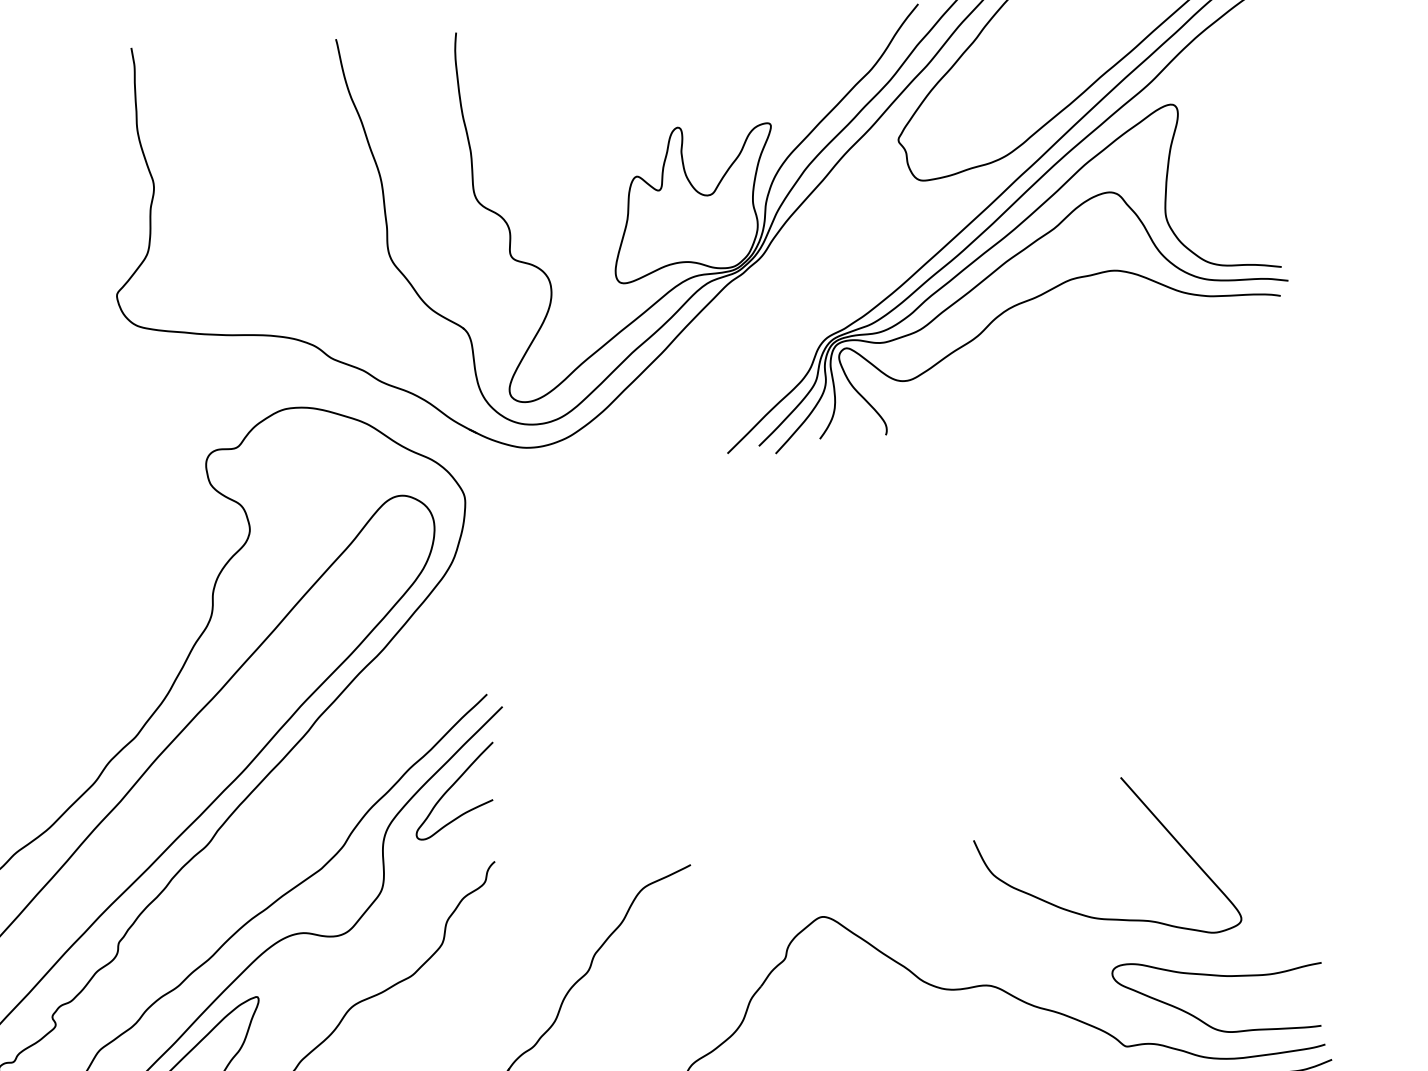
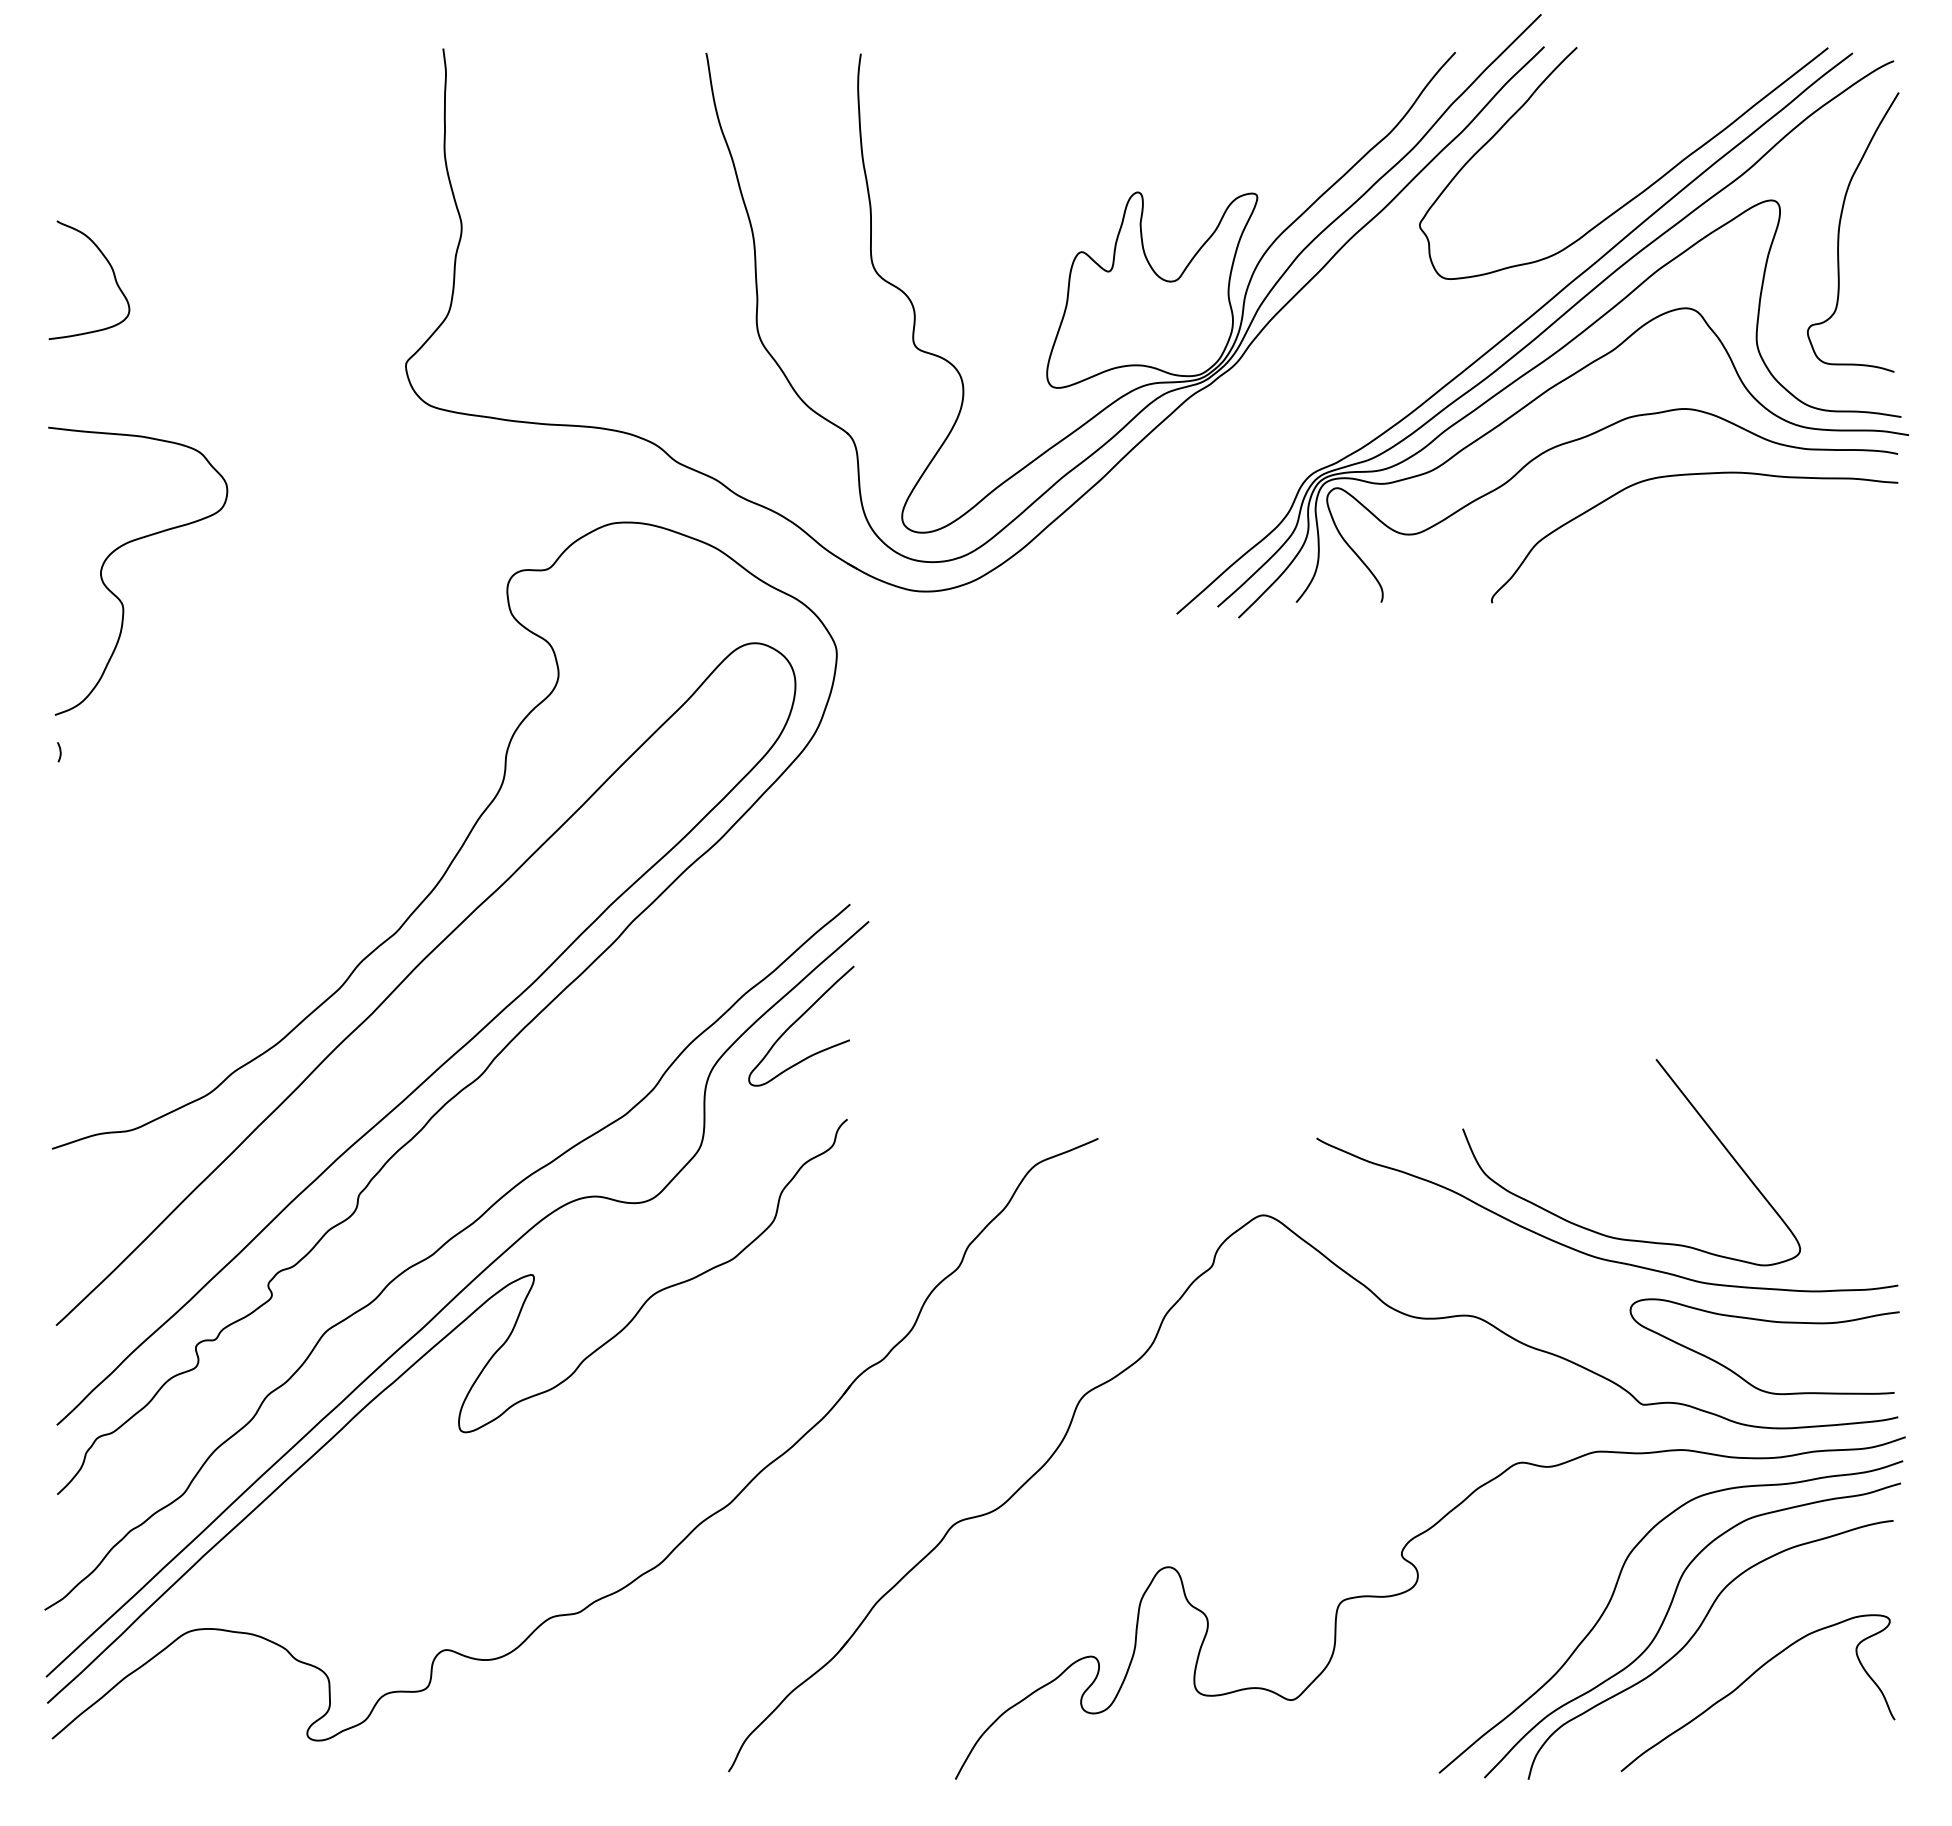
curve: (1225, 122) -> (1840, 227), added
curve: (1122, 322) -> (1693, 475), added
curve: (1084, 933) -> (1597, 1256), added

